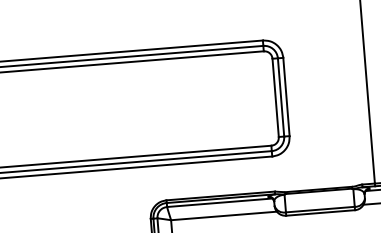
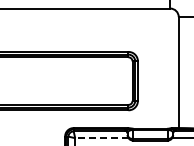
line: (223, 216) -> (101, 138), solid -> dashed

